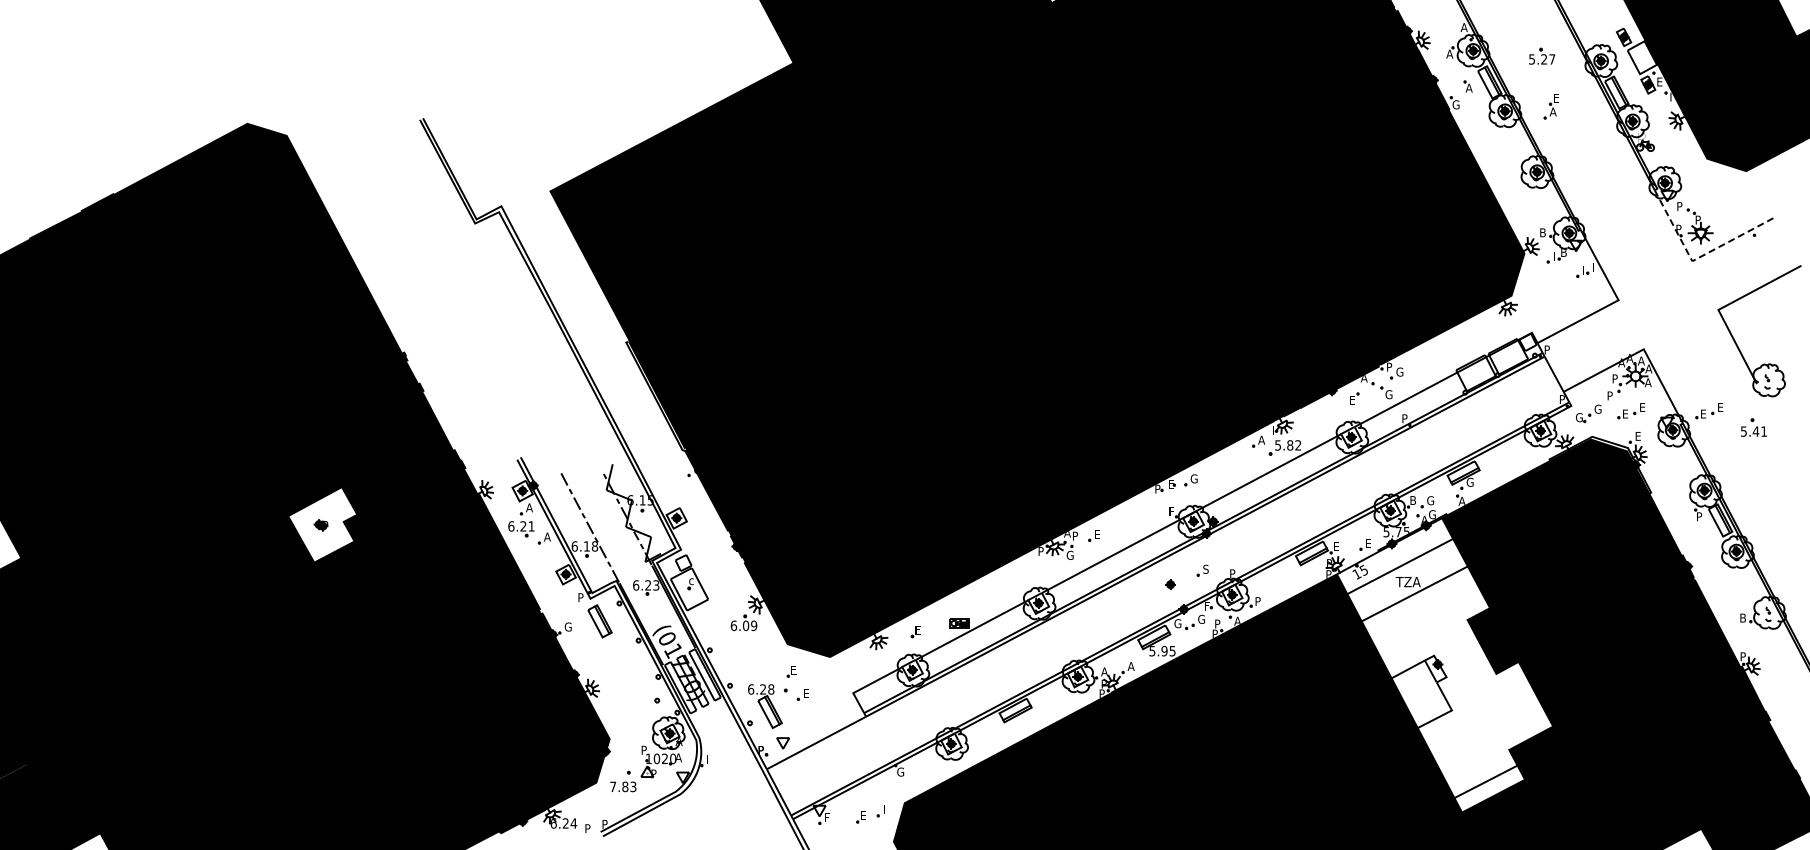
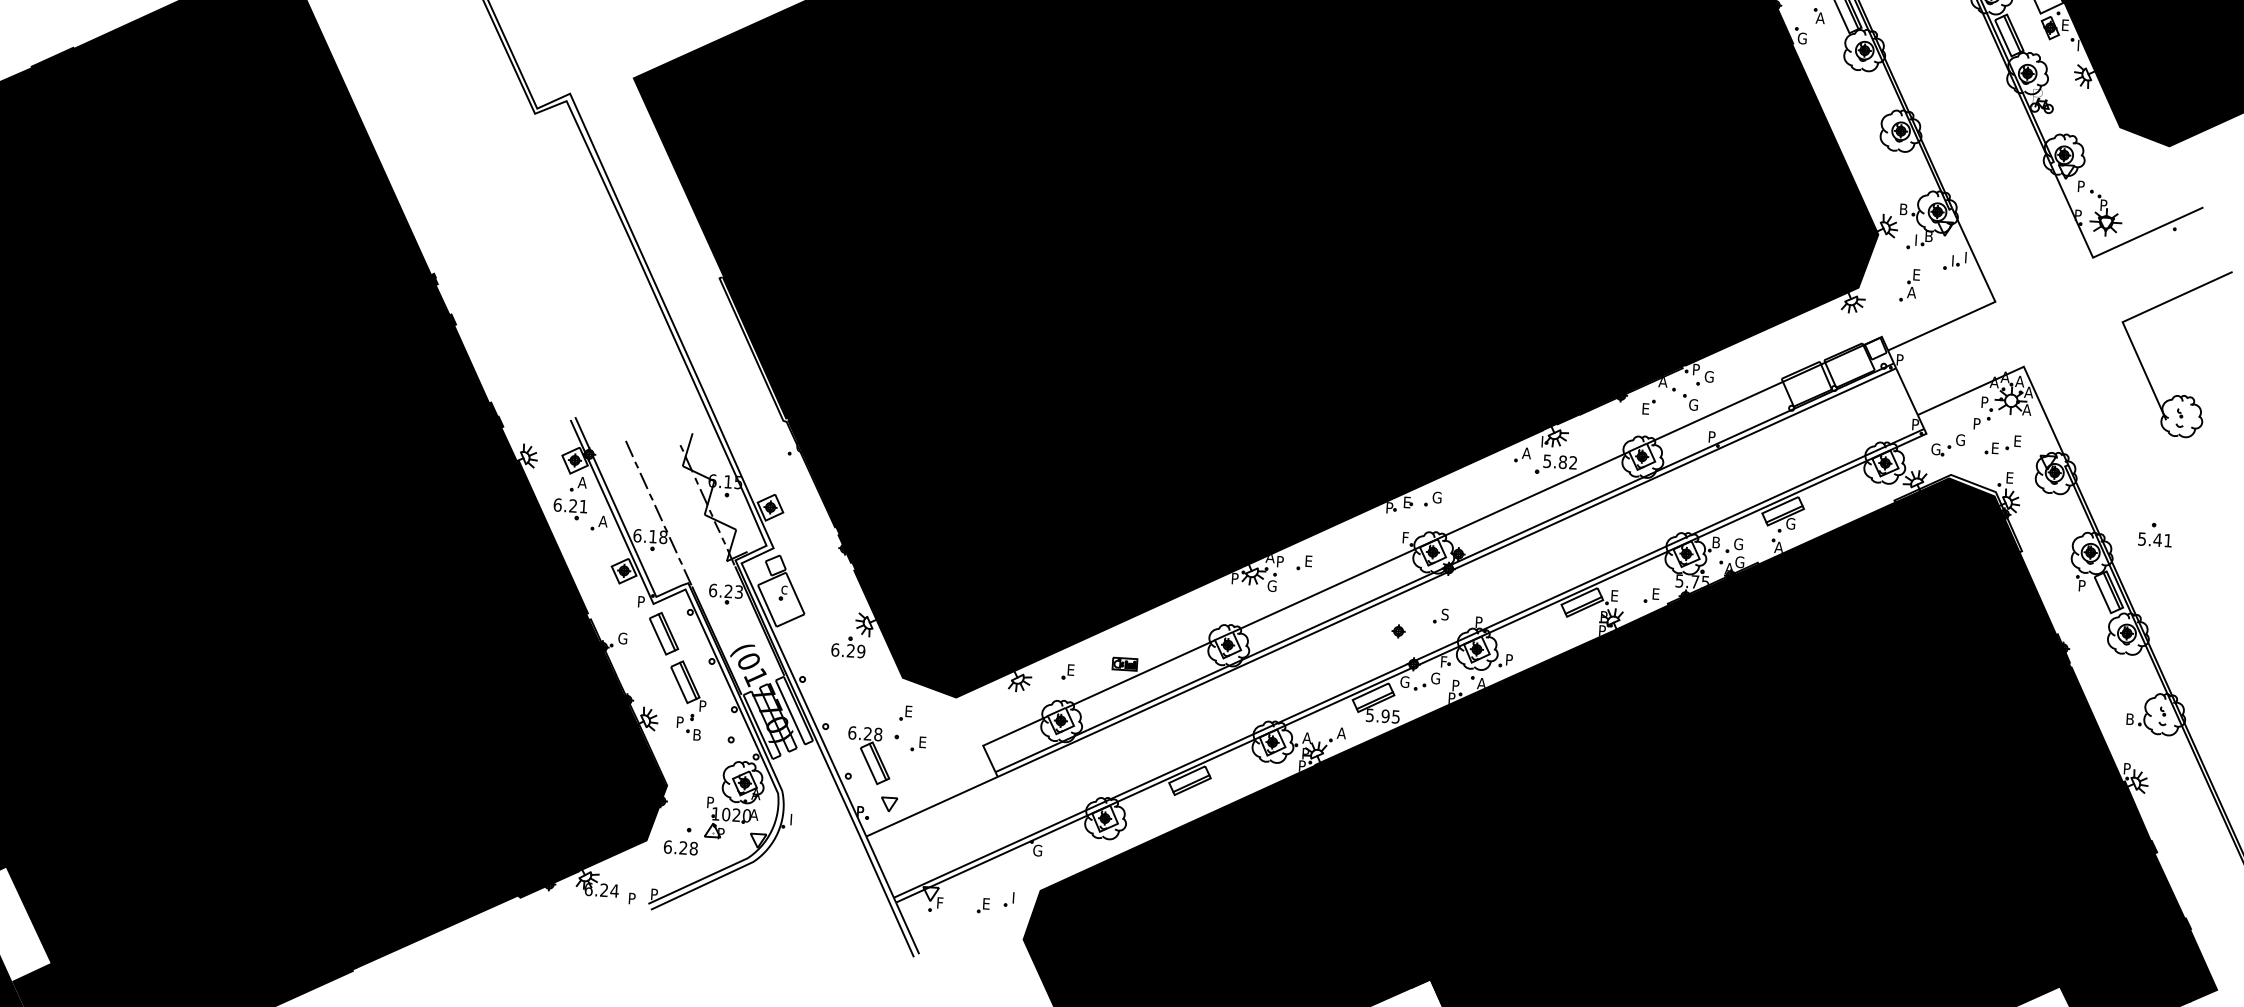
part: (1550, 106) -> (1908, 285), moved
line: (1698, 258) -> (2101, 254), dashed -> solid
part: (1709, 411) -> (2103, 451), removed
part: (1753, 427) -> (2154, 534), moved
fill: (322, 524) -> (315, 487), added
text: (745, 625) -> (850, 650), 6.09 -> 6.29
fill: (1444, 665) -> (1743, 756), added
part: (621, 671) -> (687, 699), added
text: (623, 786) -> (681, 847), 7.83 -> 6.28

